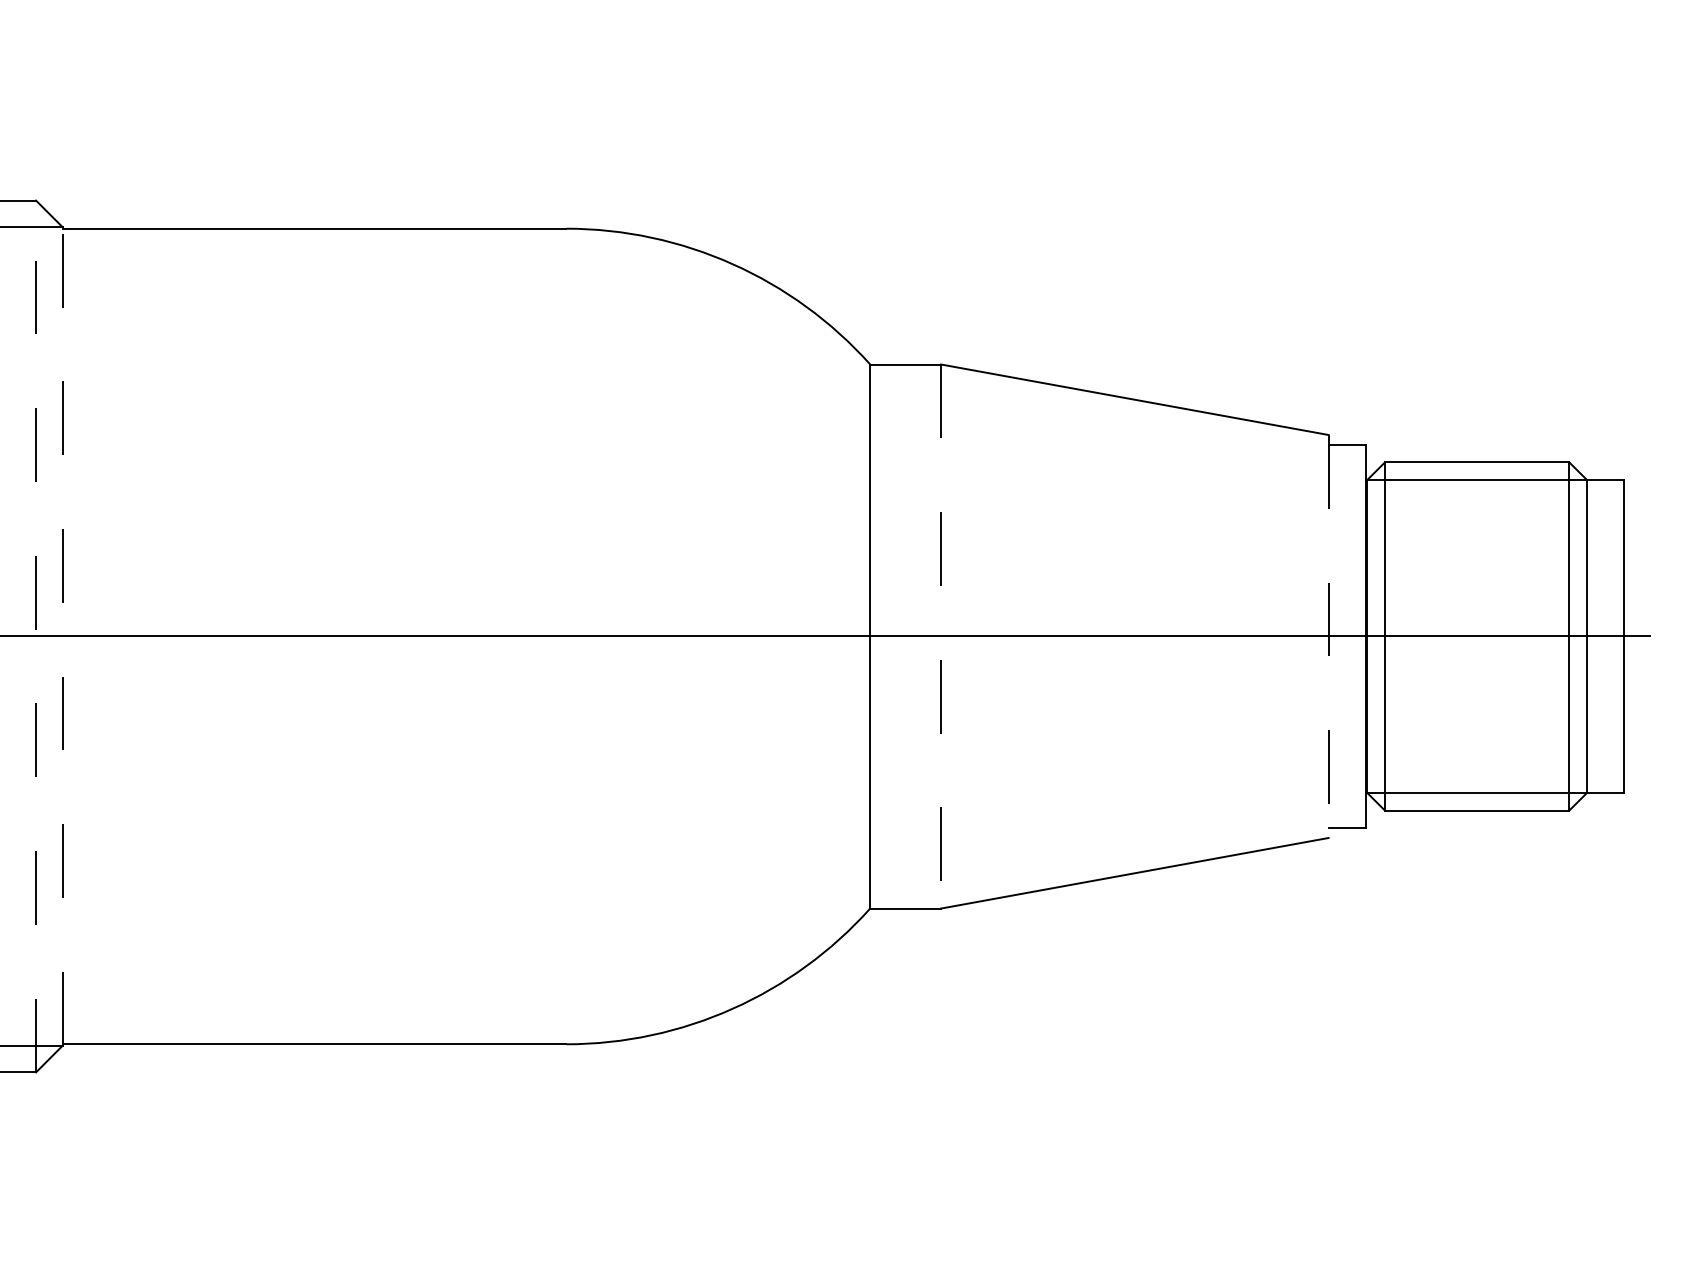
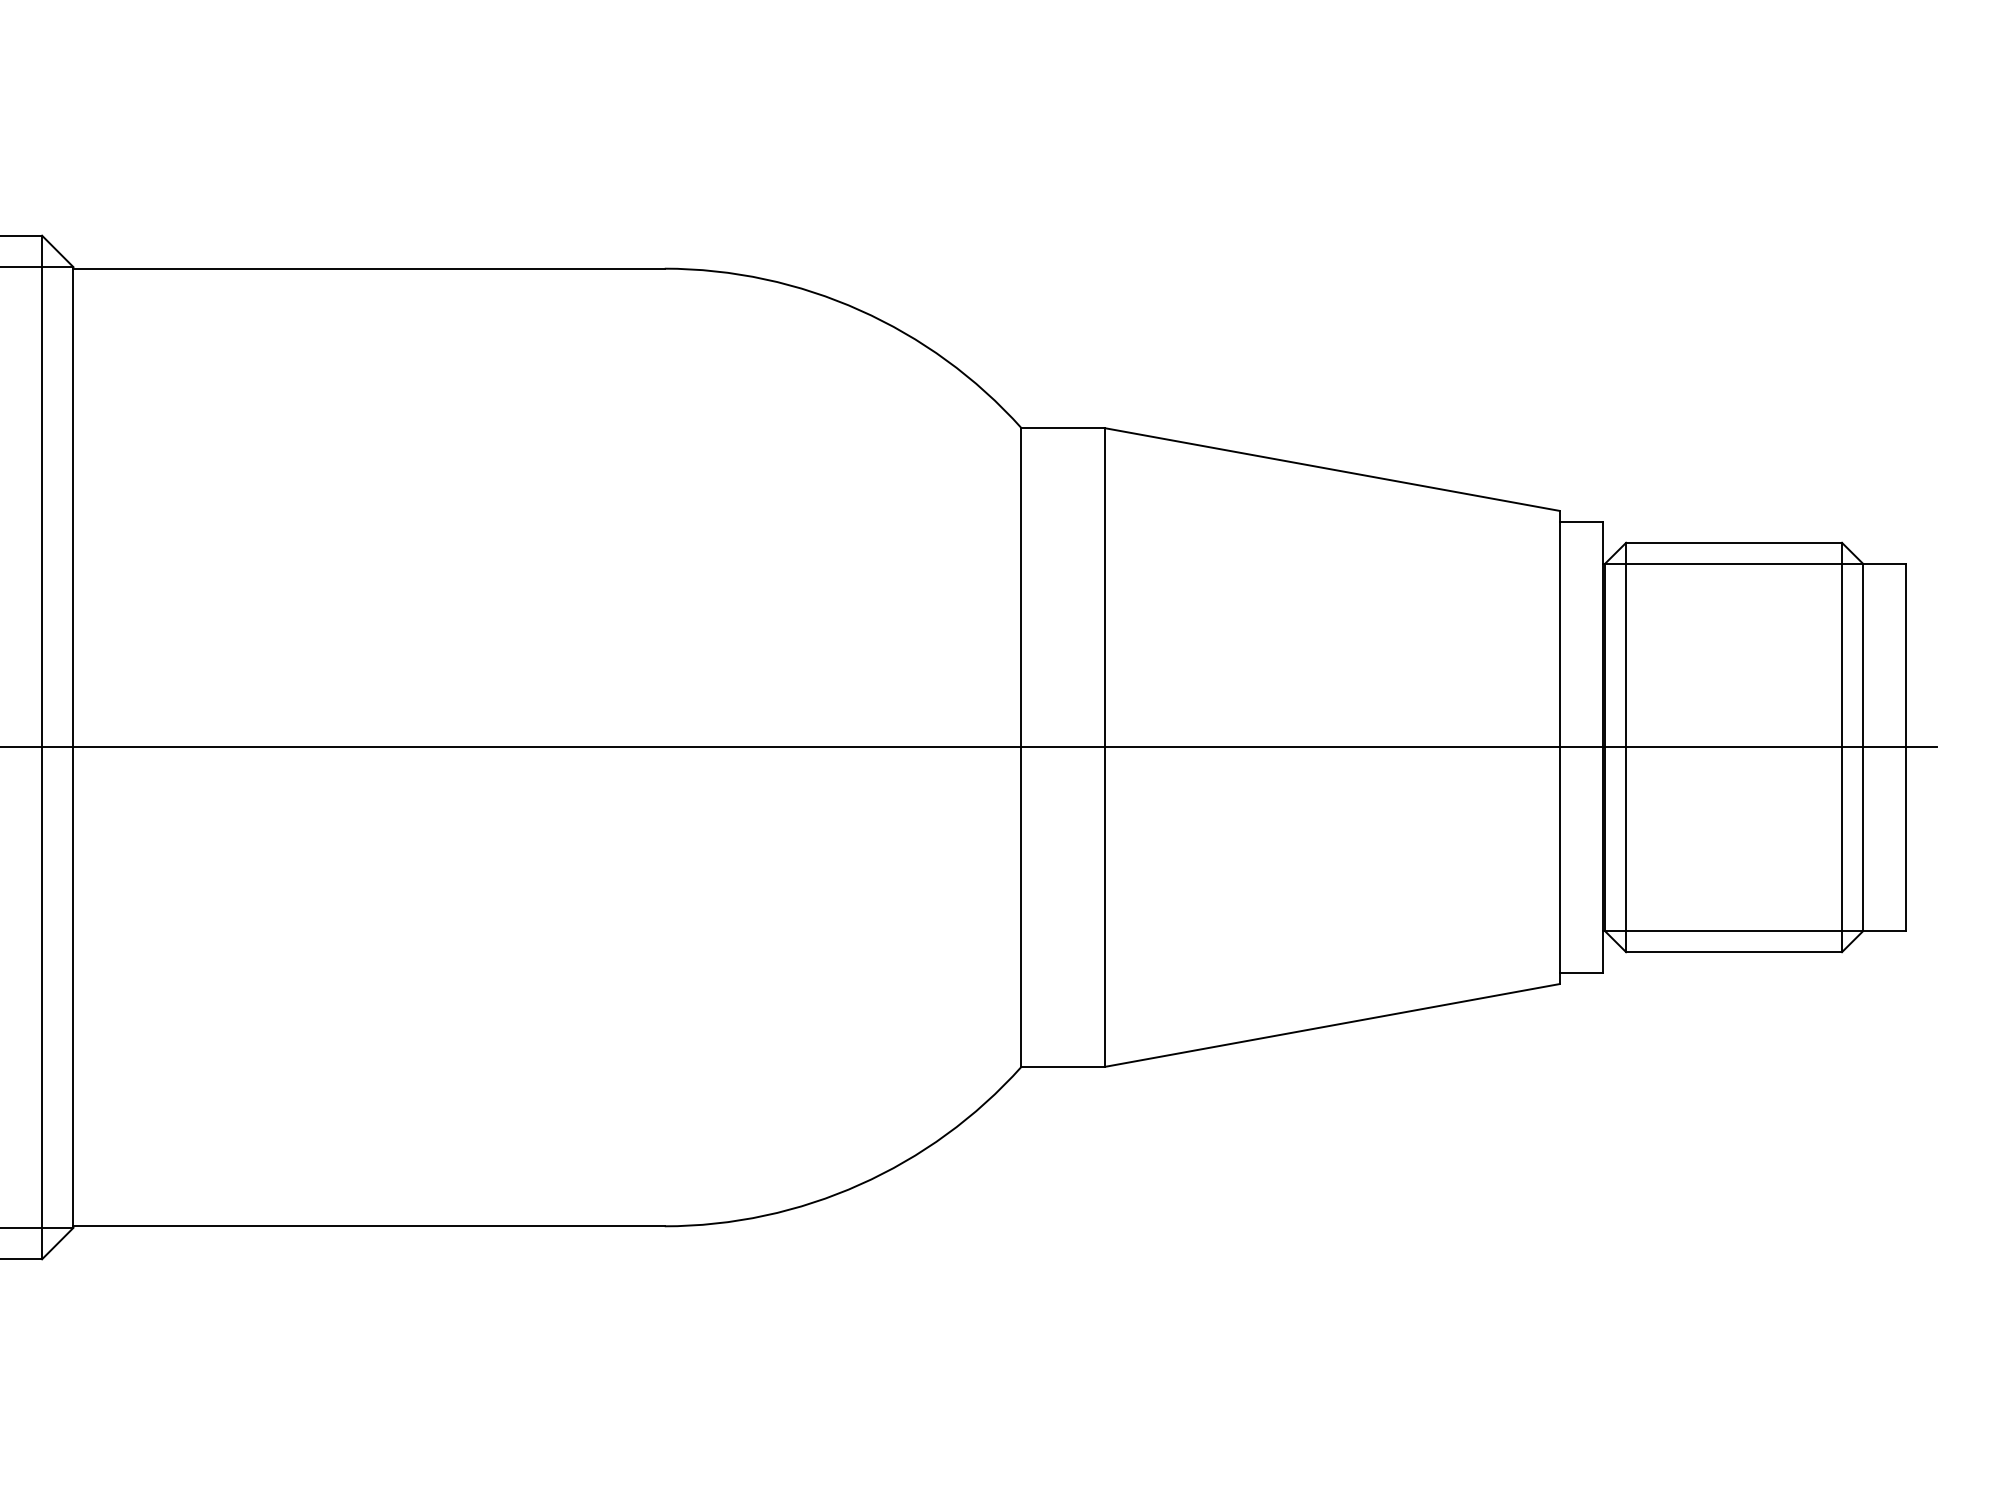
line: (36, 636) -> (42, 747), dashed -> solid
line: (62, 636) -> (73, 747), dashed -> solid
line: (1328, 636) -> (1559, 747), dashed -> solid
line: (940, 637) -> (1104, 748), dashed -> solid

